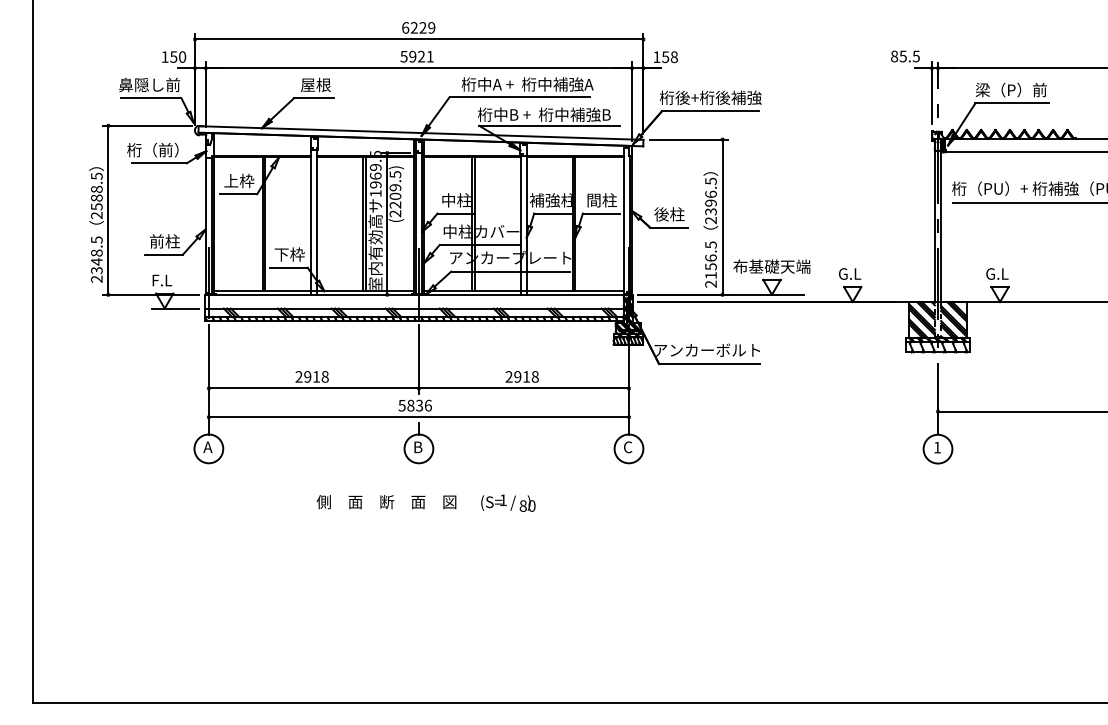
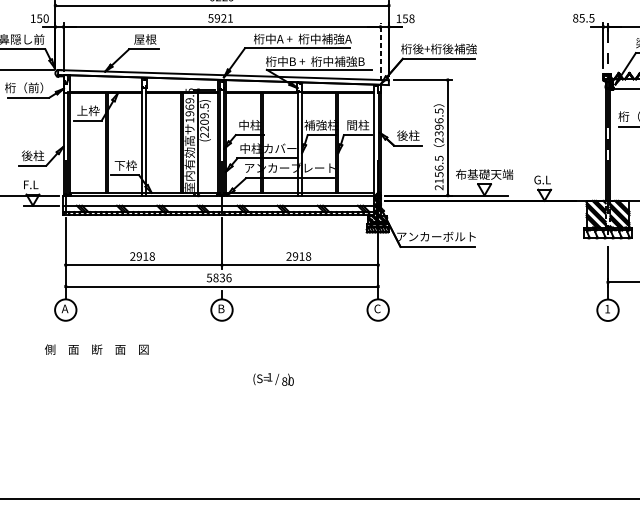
line: (632, 101) -> (380, 51), solid -> dashed
text: (156, 241) -> (26, 155), 前柱 -> 後柱
text: (386, 502) -> (96, 349), moved
text: (508, 502) -> (273, 378), moved

